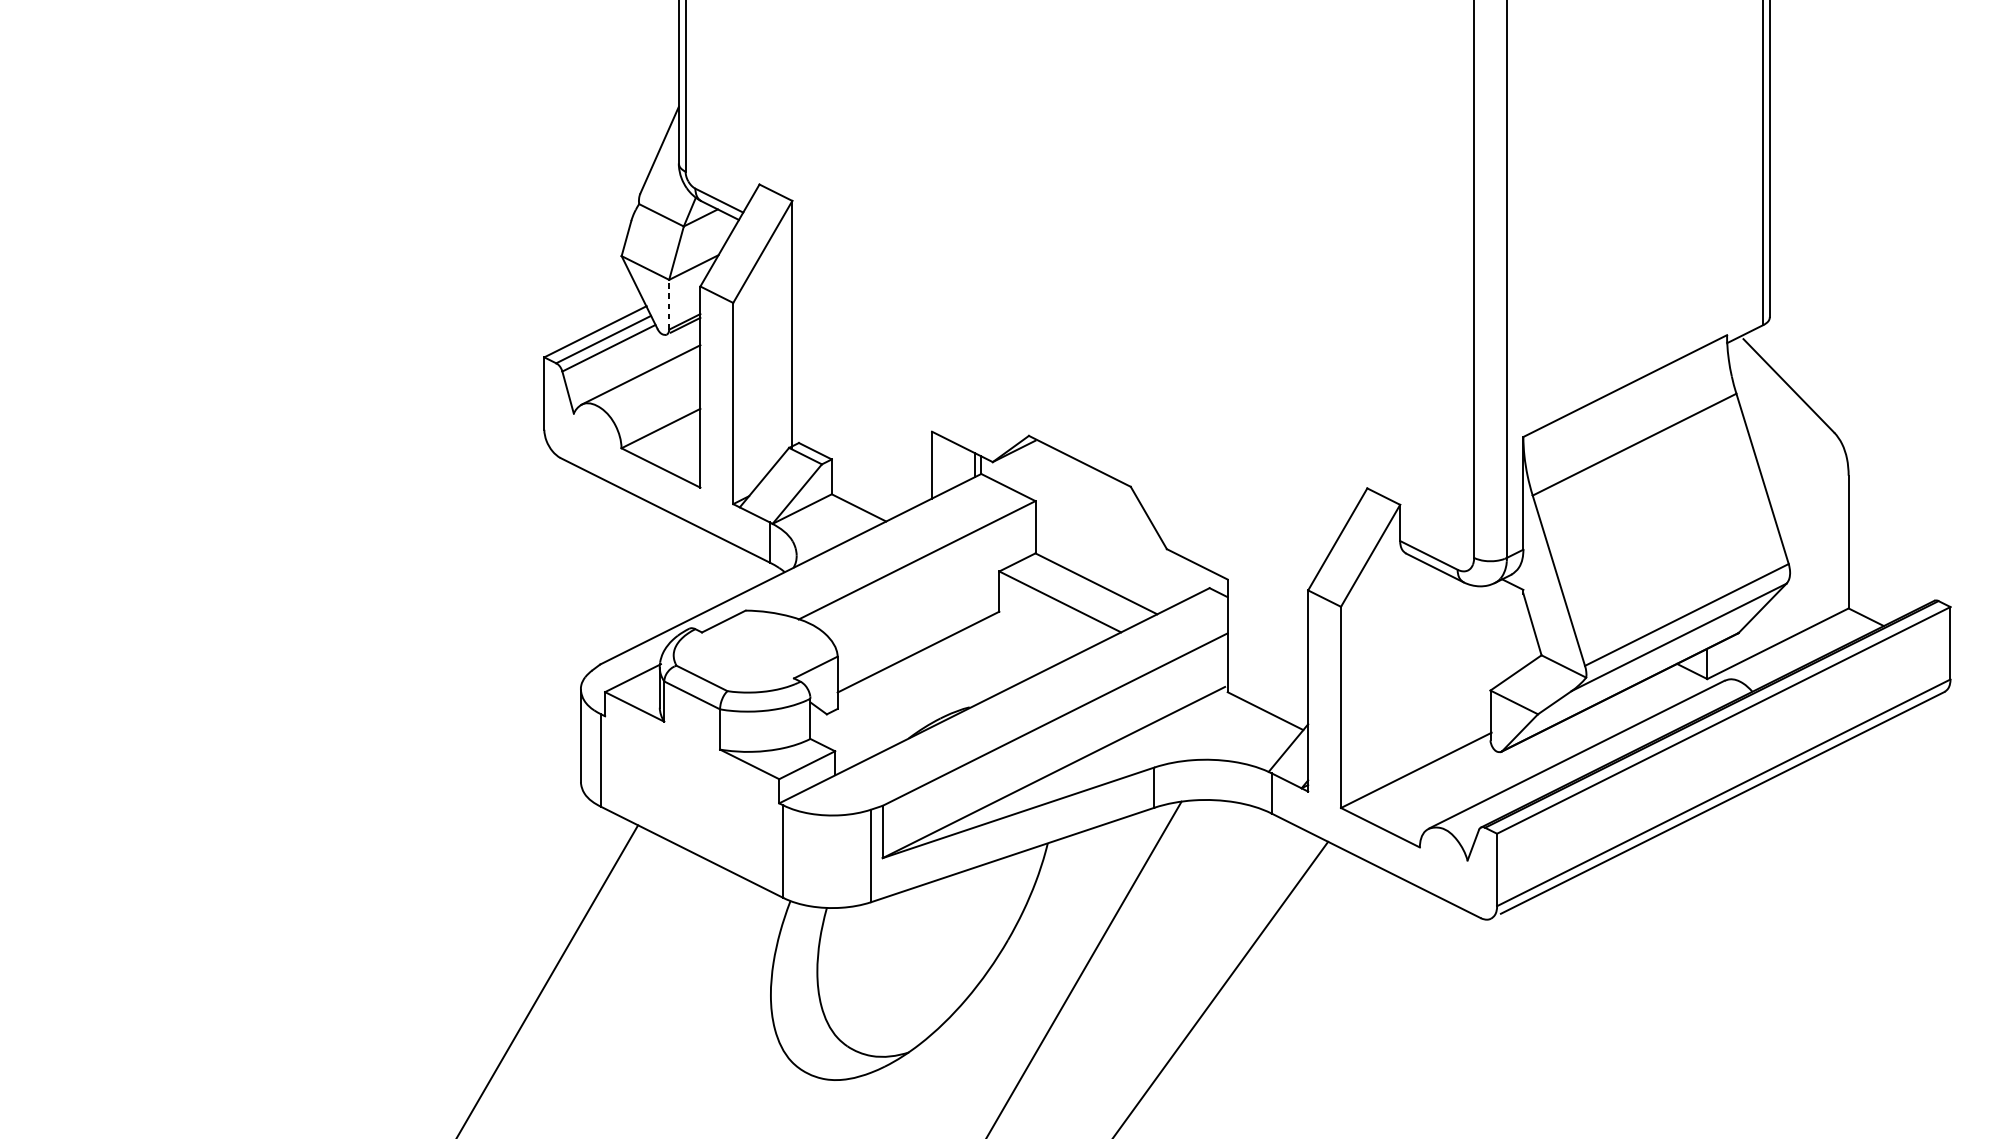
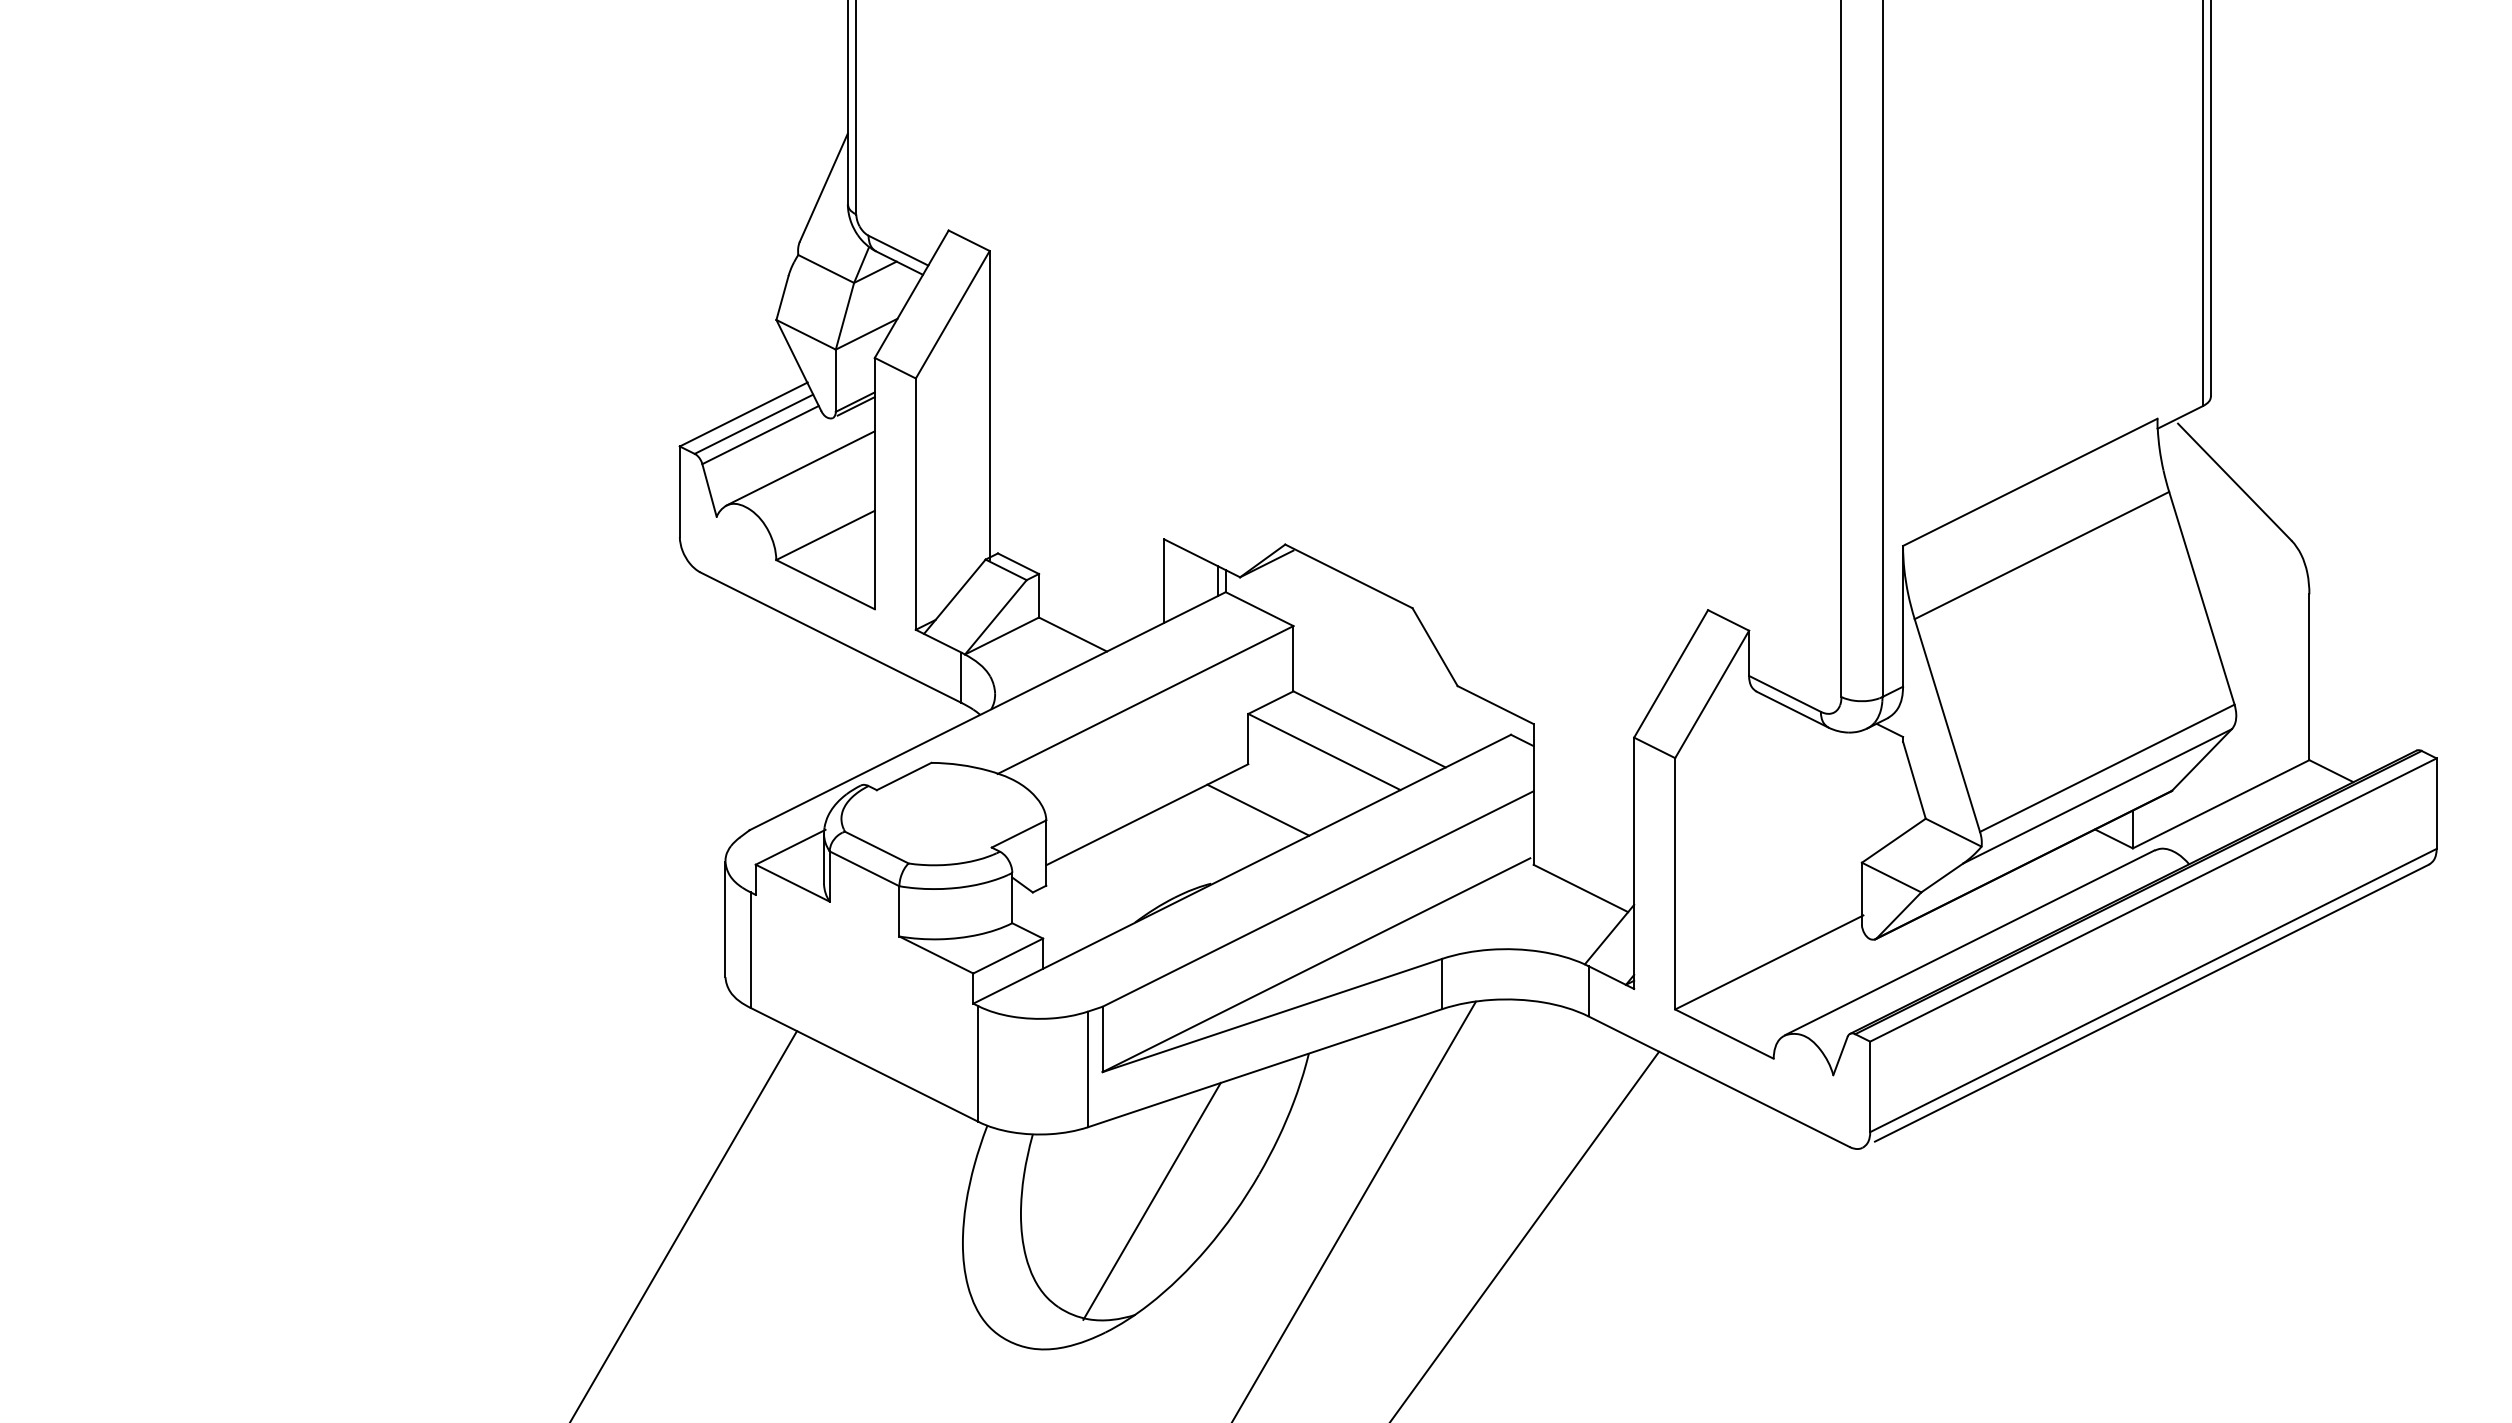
line: (668, 304) -> (835, 380), dashed -> solid
line: (1007, 647) -> (1258, 809), added
line: (921, 960) -> (1151, 1200), added

